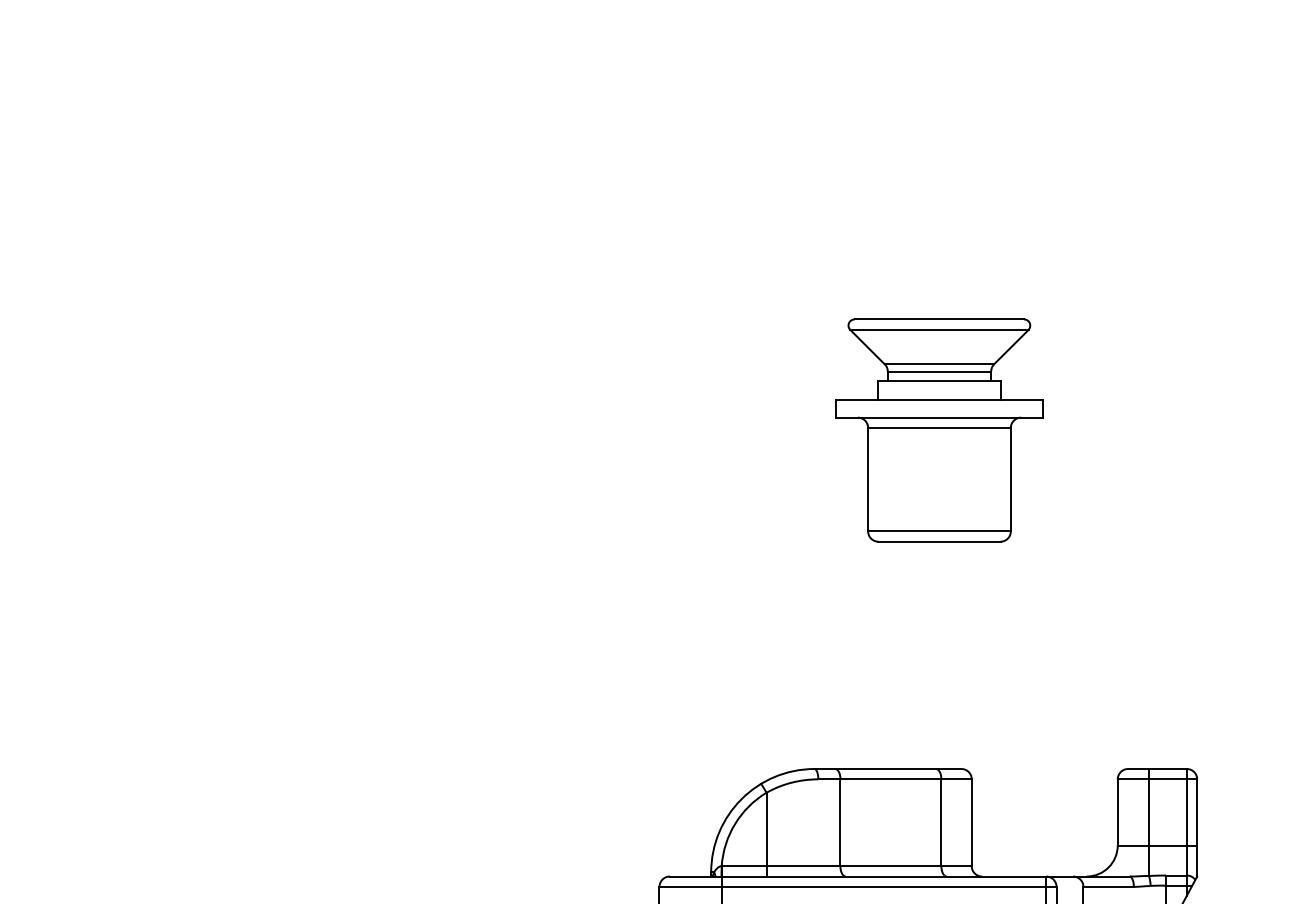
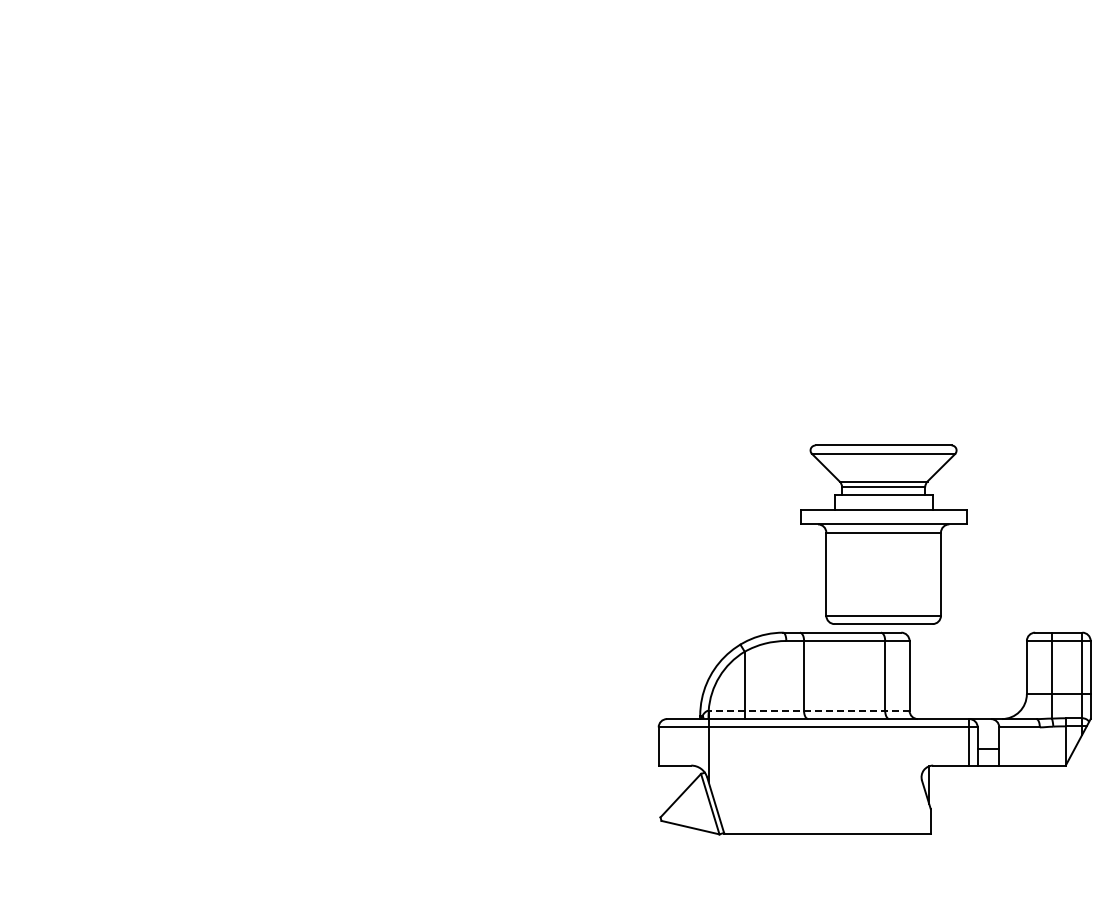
part: (939, 430) -> (883, 534), moved
line: (845, 865) -> (808, 710), solid -> dashed

